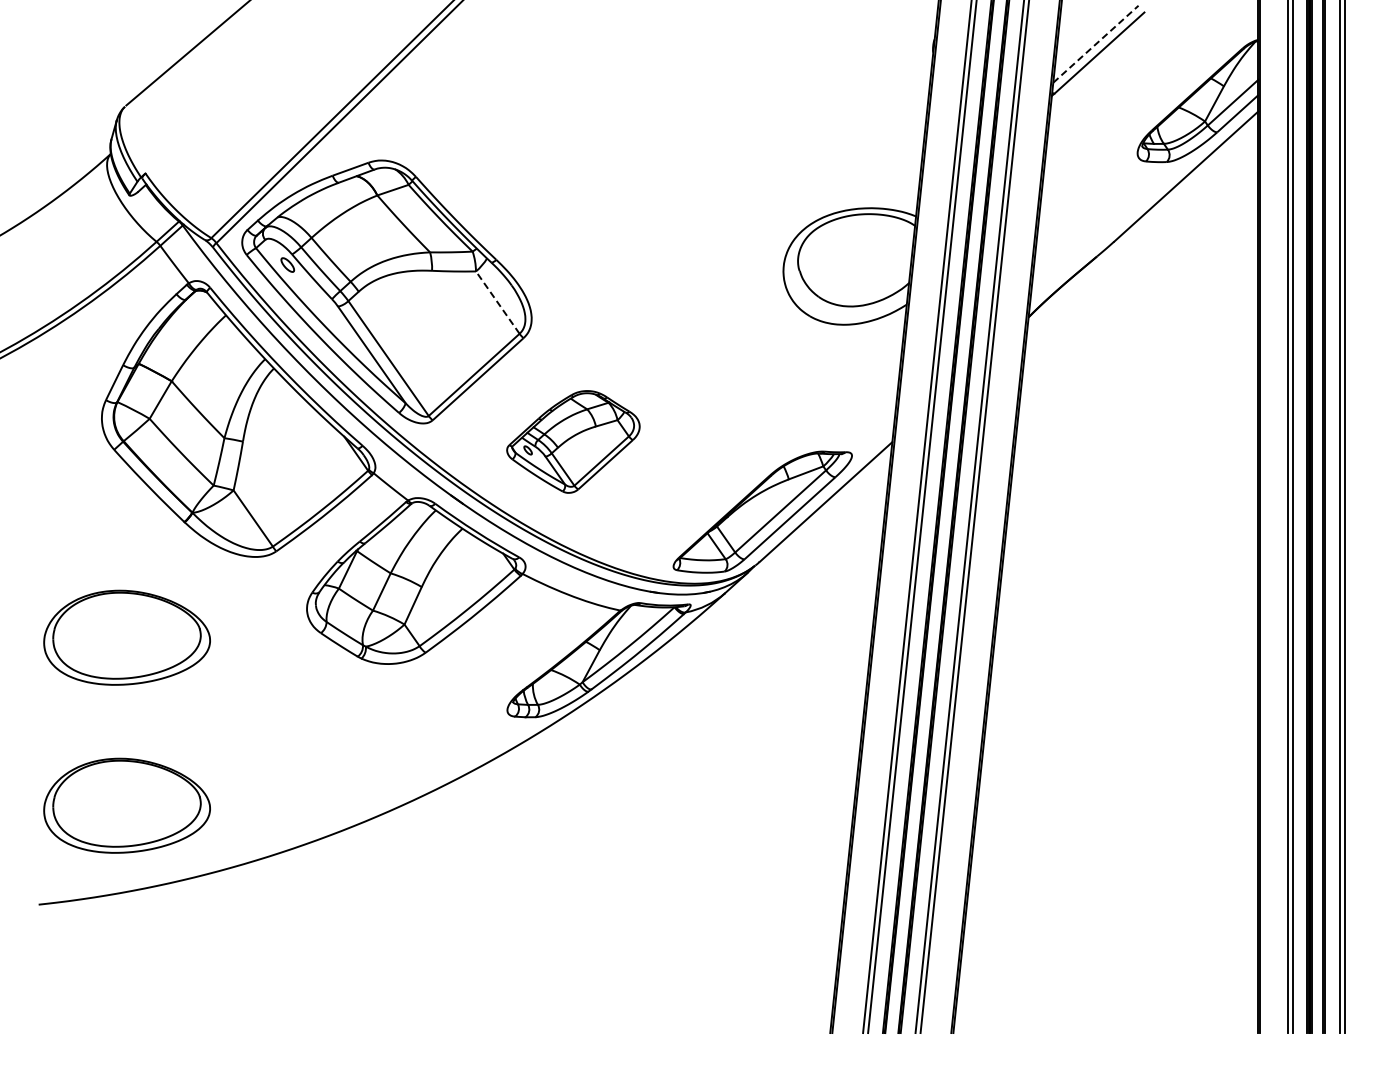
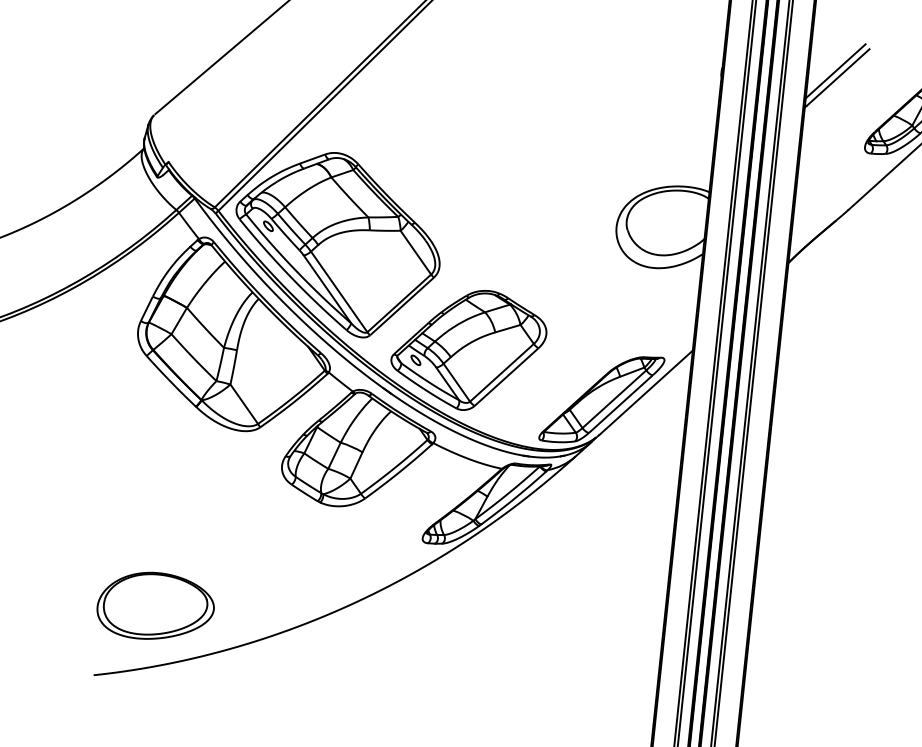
line: (1096, 43) -> (836, 70), dashed -> solid
line: (497, 302) -> (415, 252), dashed -> solid
part: (573, 441) -> (469, 350), size x1.67
part: (126, 637) -> (155, 487), removed

